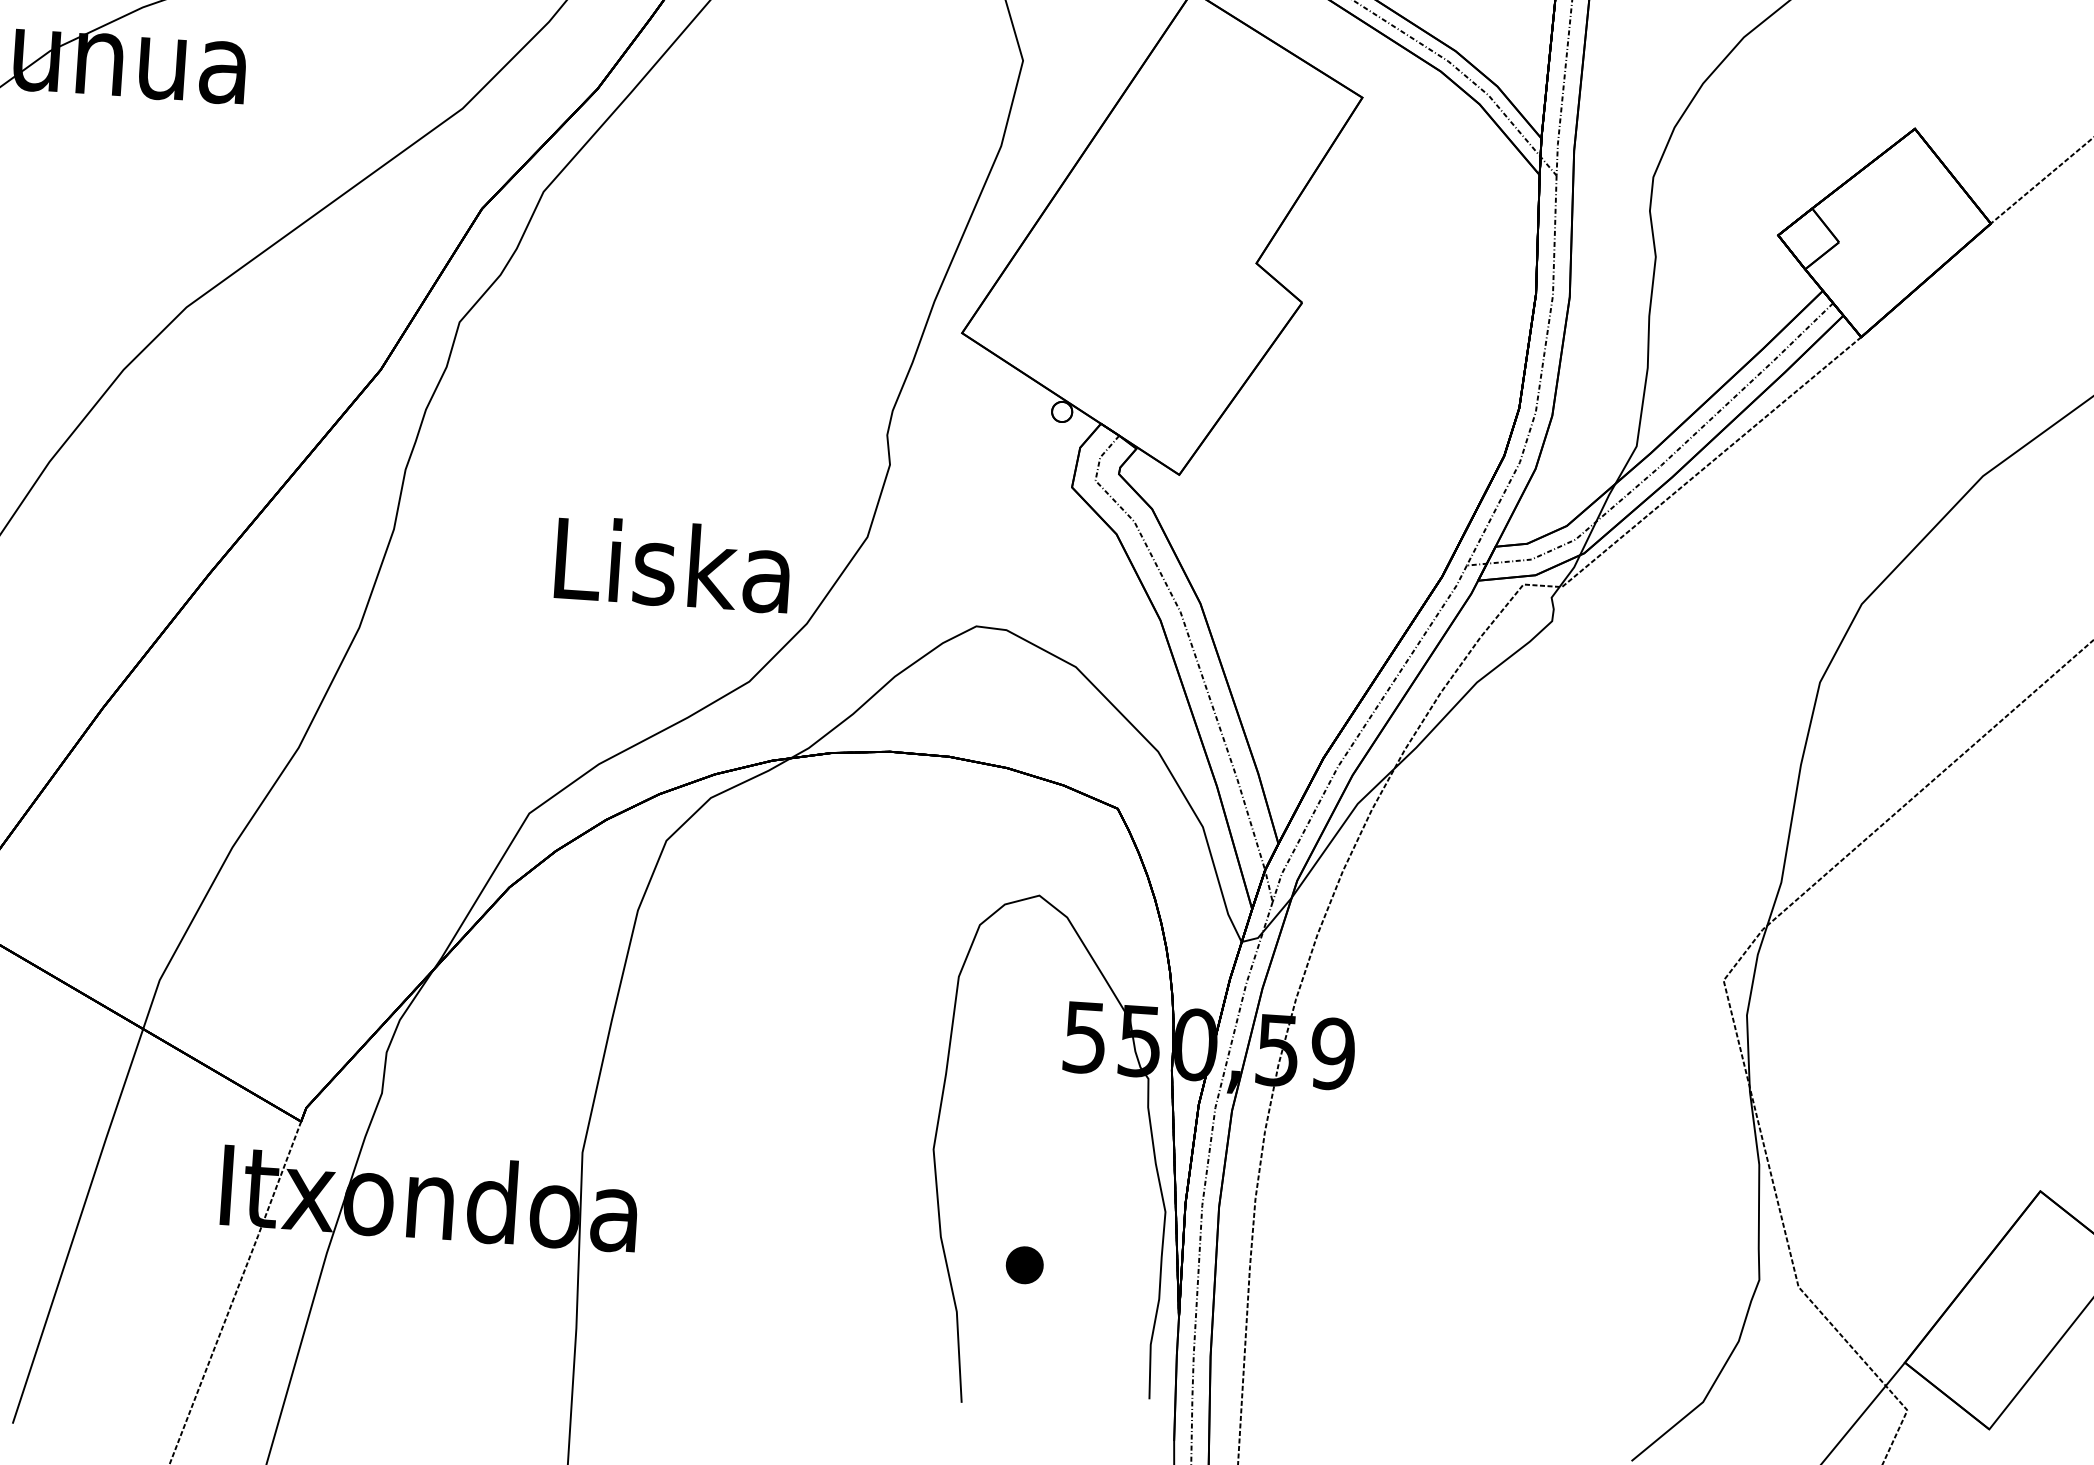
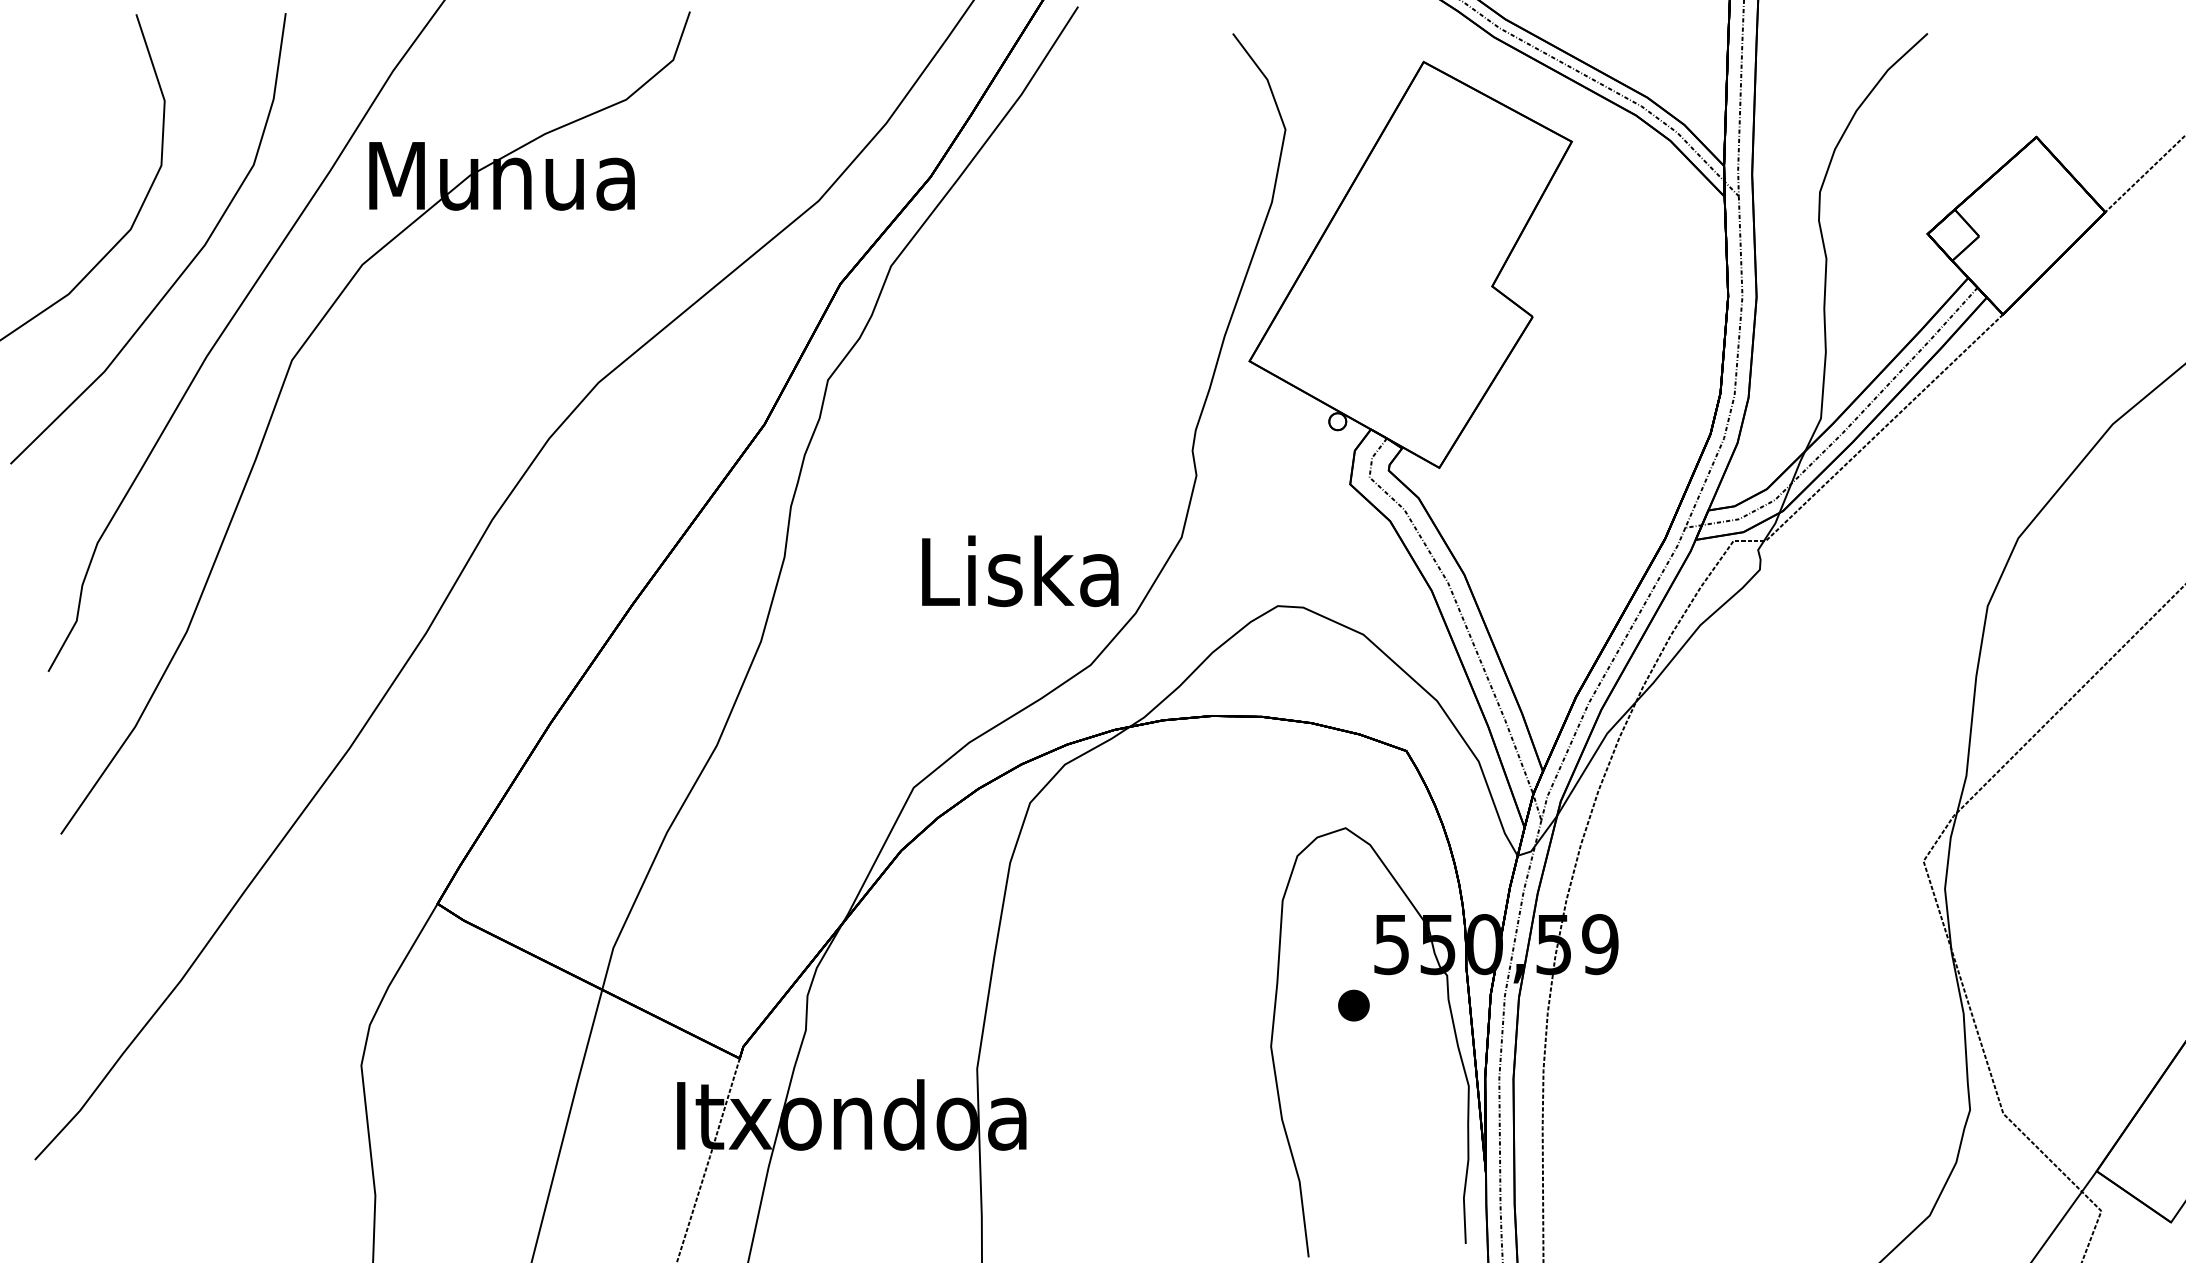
part: (1024, 1265) -> (1353, 1005), moved

